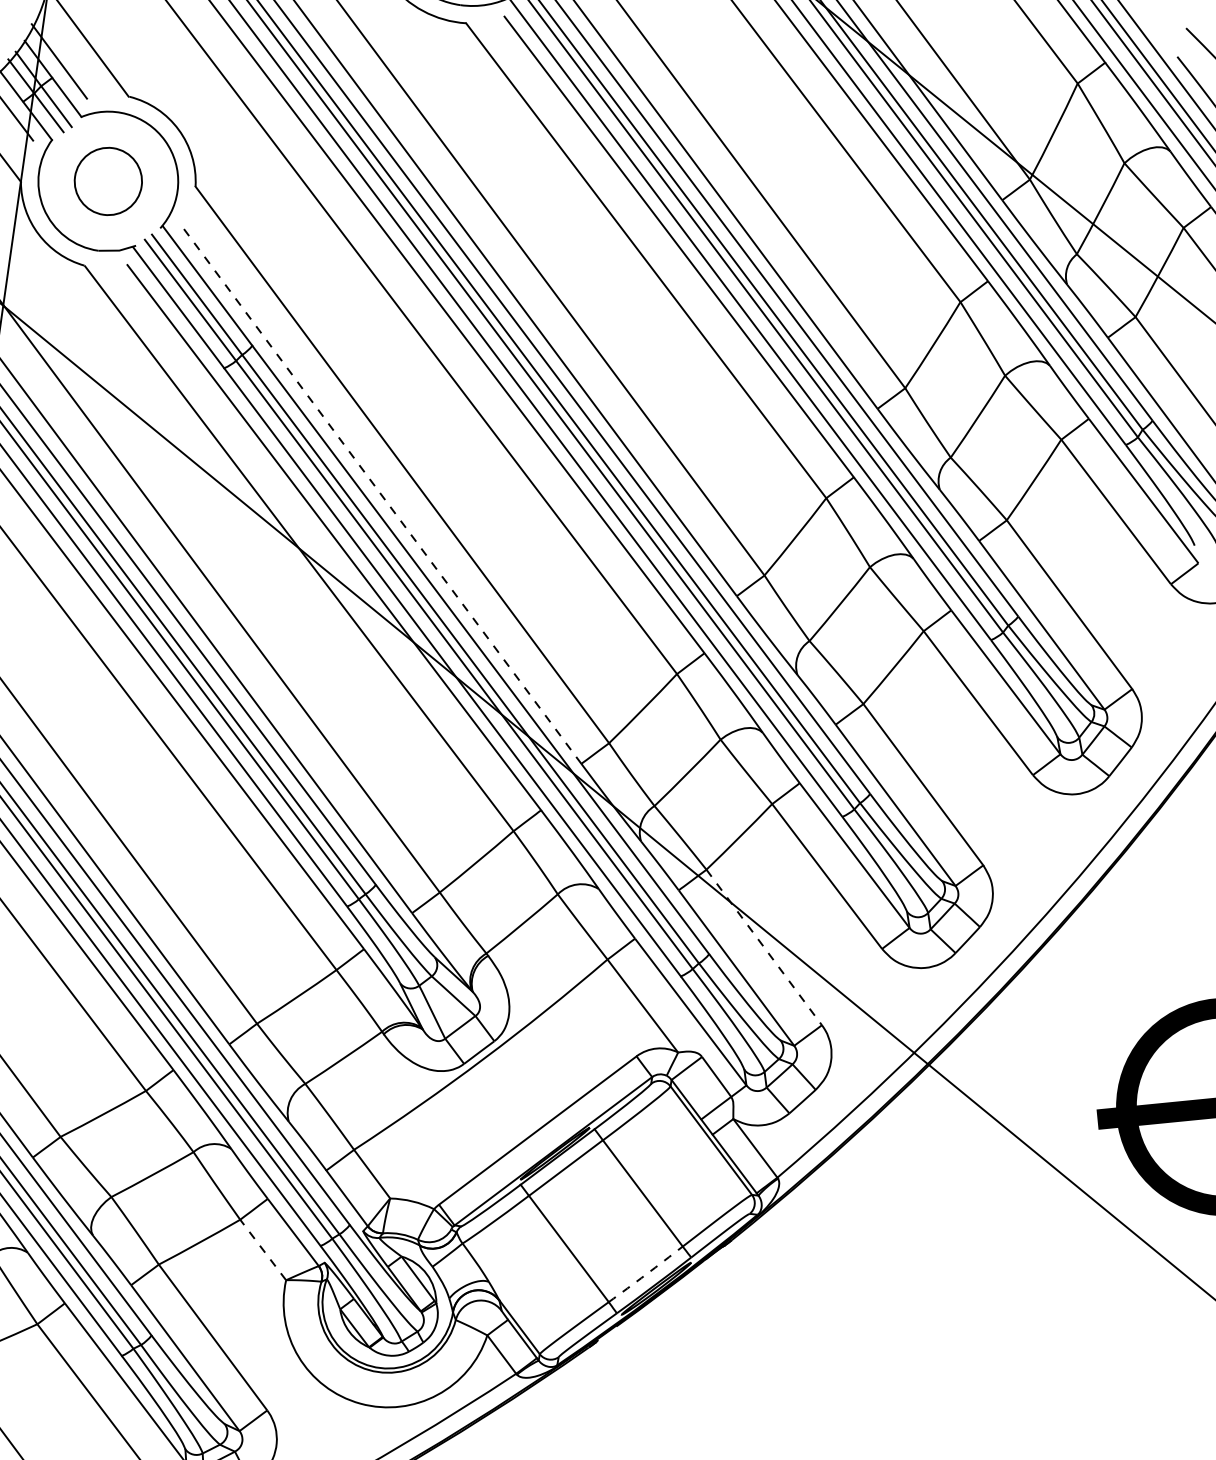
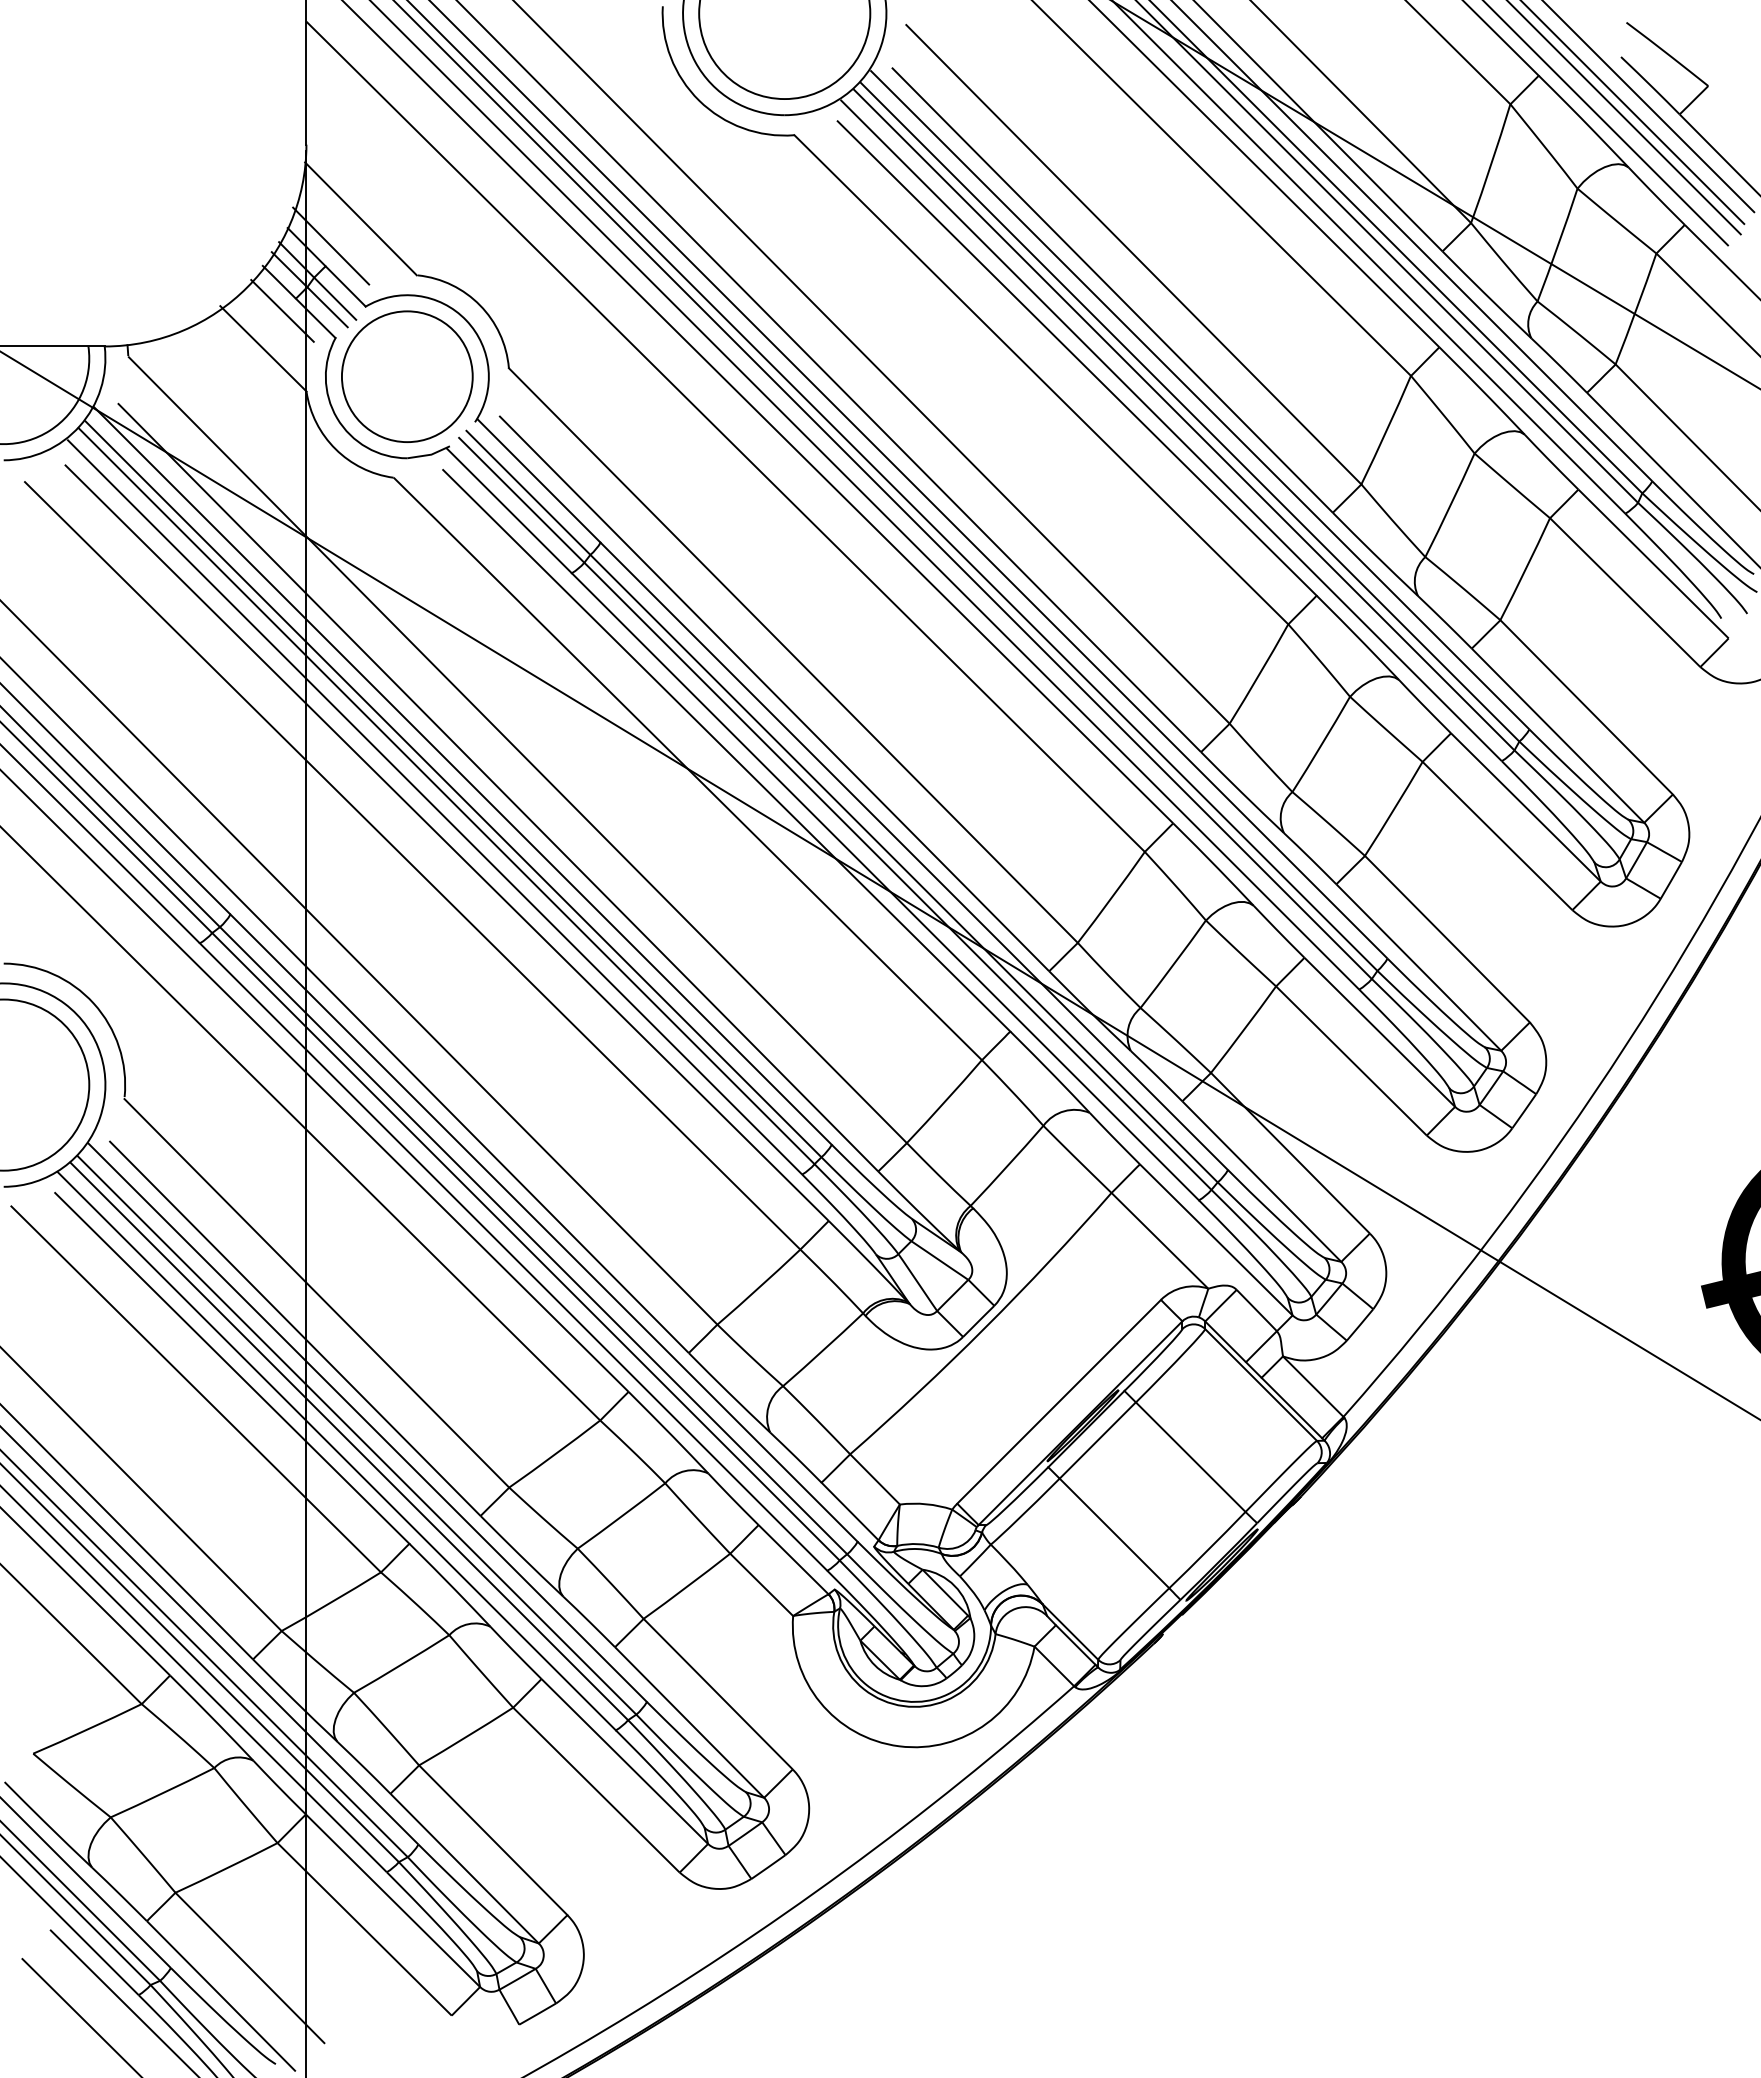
circle: (108, 181) -> (407, 376), size x1.67
line: (381, 494) -> (774, 693), dashed -> solid
line: (764, 946) -> (1290, 1152), dashed -> solid
line: (263, 1249) -> (761, 1584), dashed -> solid
arc: (645, 1274) -> (1207, 1550), dashed -> solid

